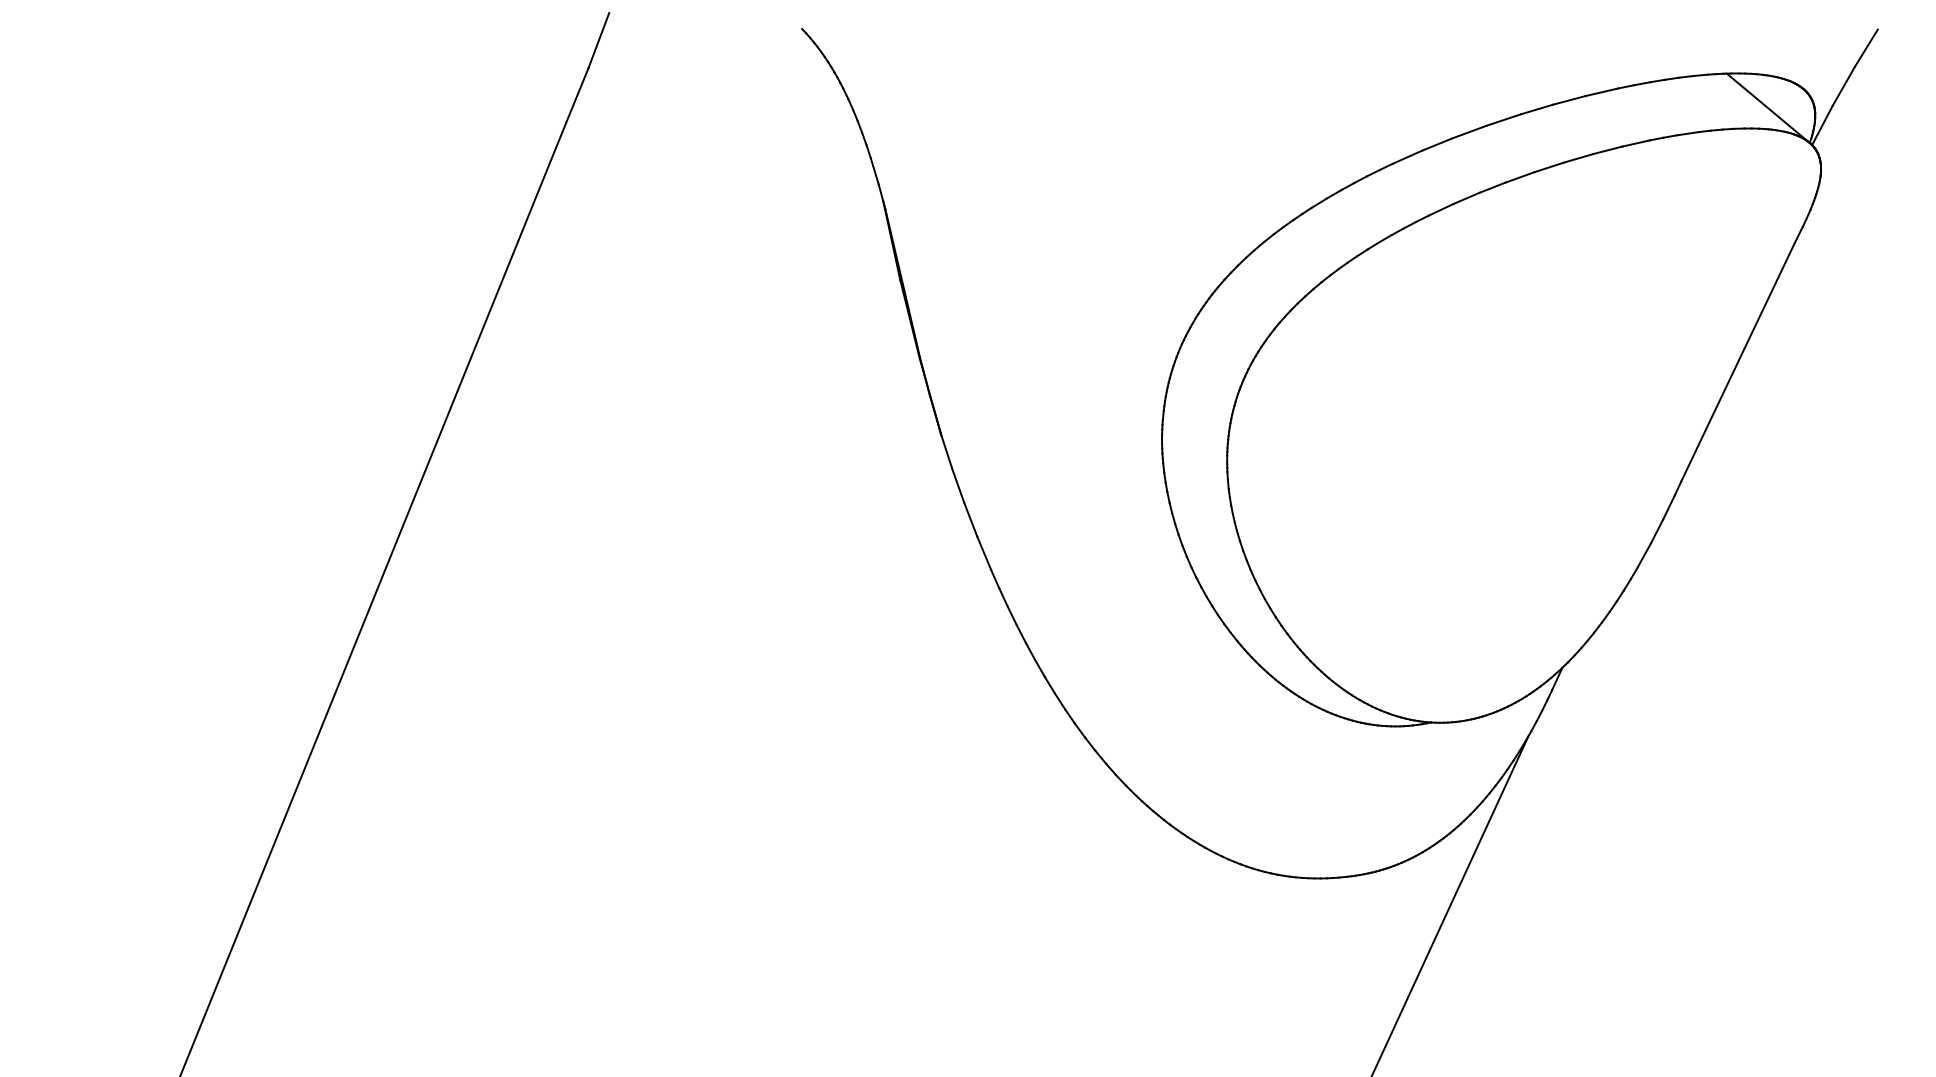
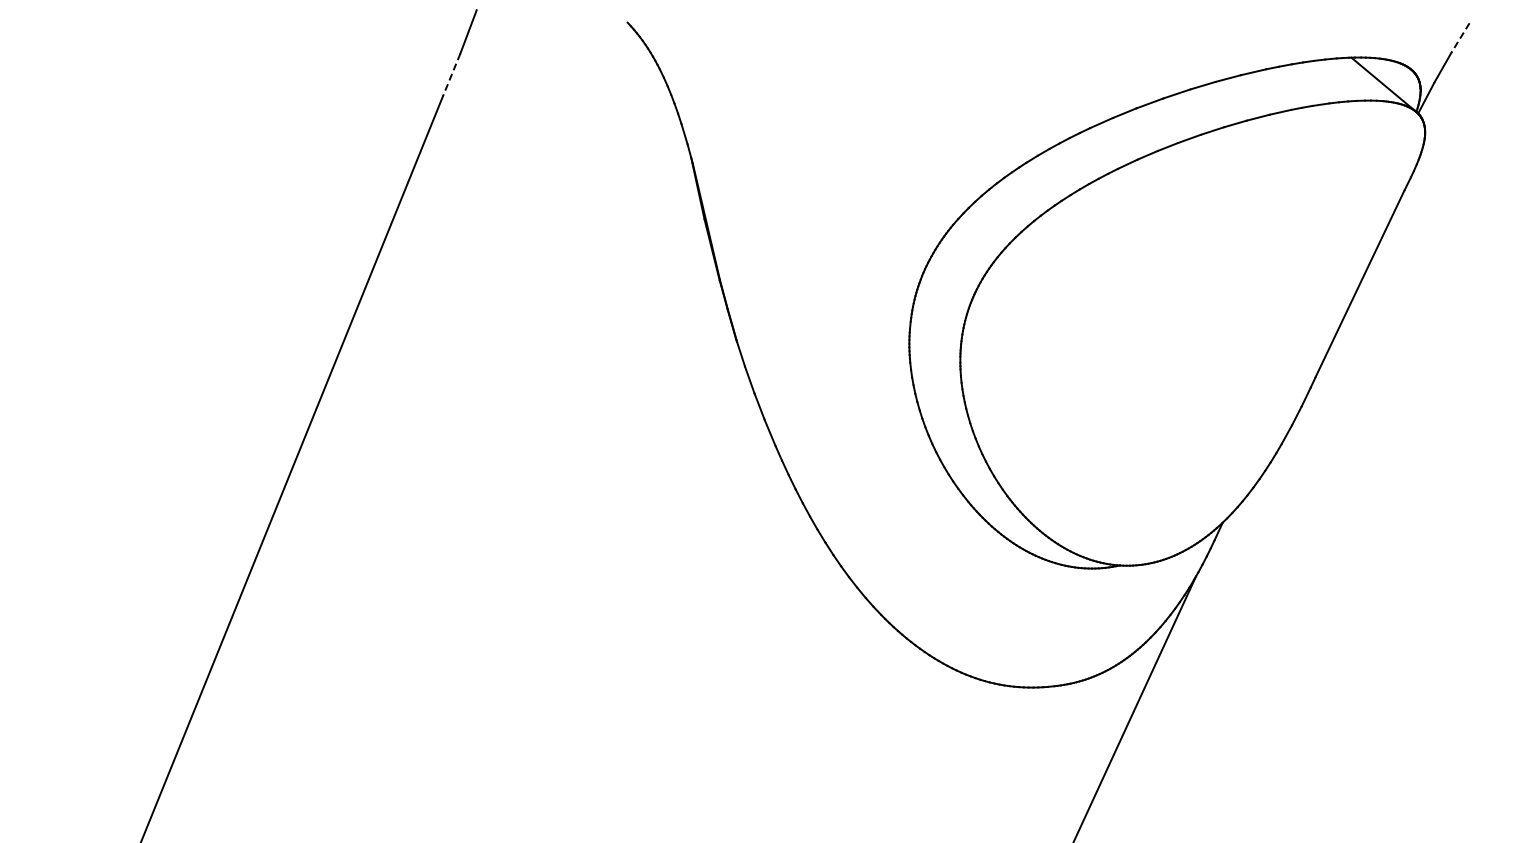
line: (1866, 49) -> (1460, 38), solid -> dashed
line: (577, 96) -> (451, 75), solid -> dashed

